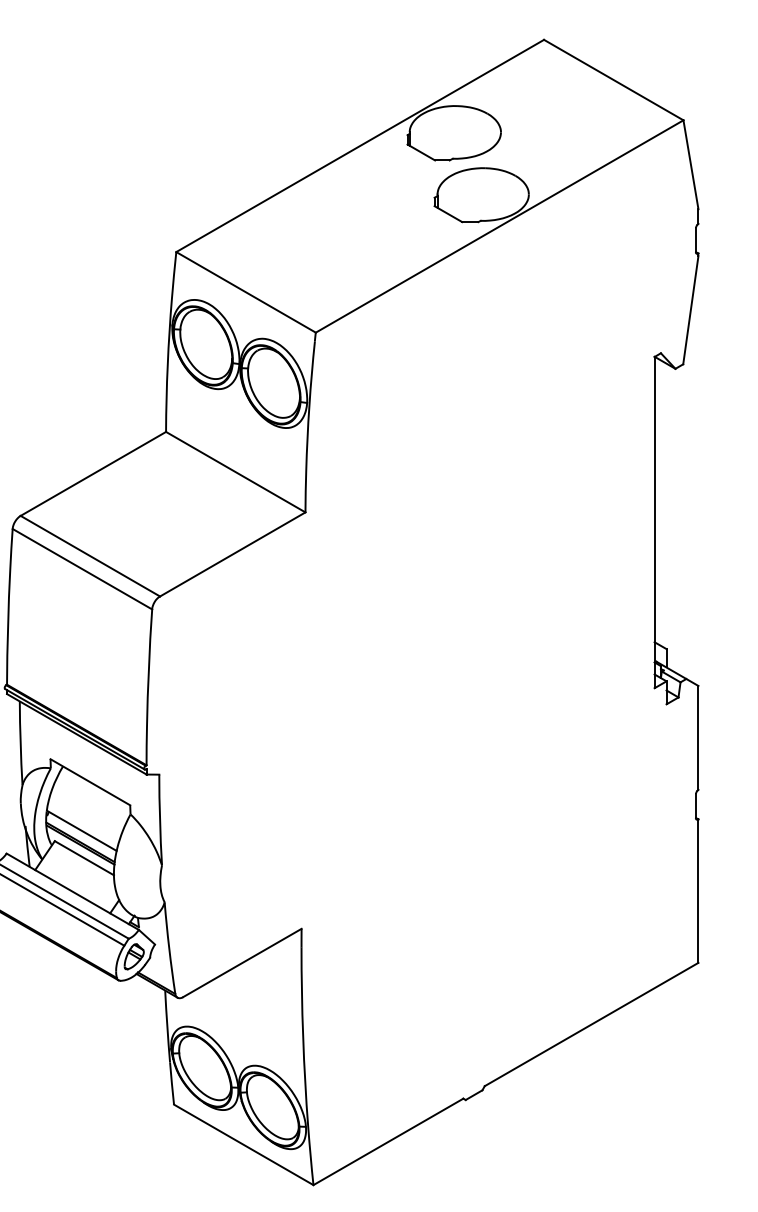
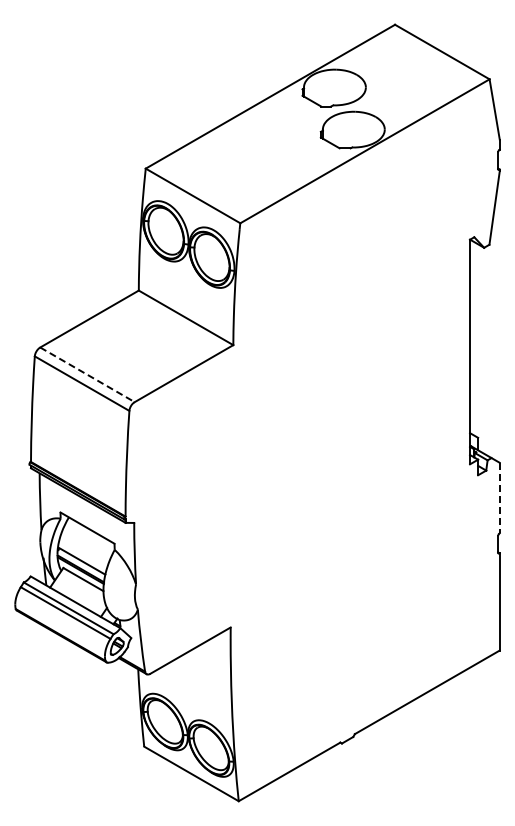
line: (90, 555) -> (87, 374), solid -> dashed
line: (698, 738) -> (499, 498), solid -> dashed

